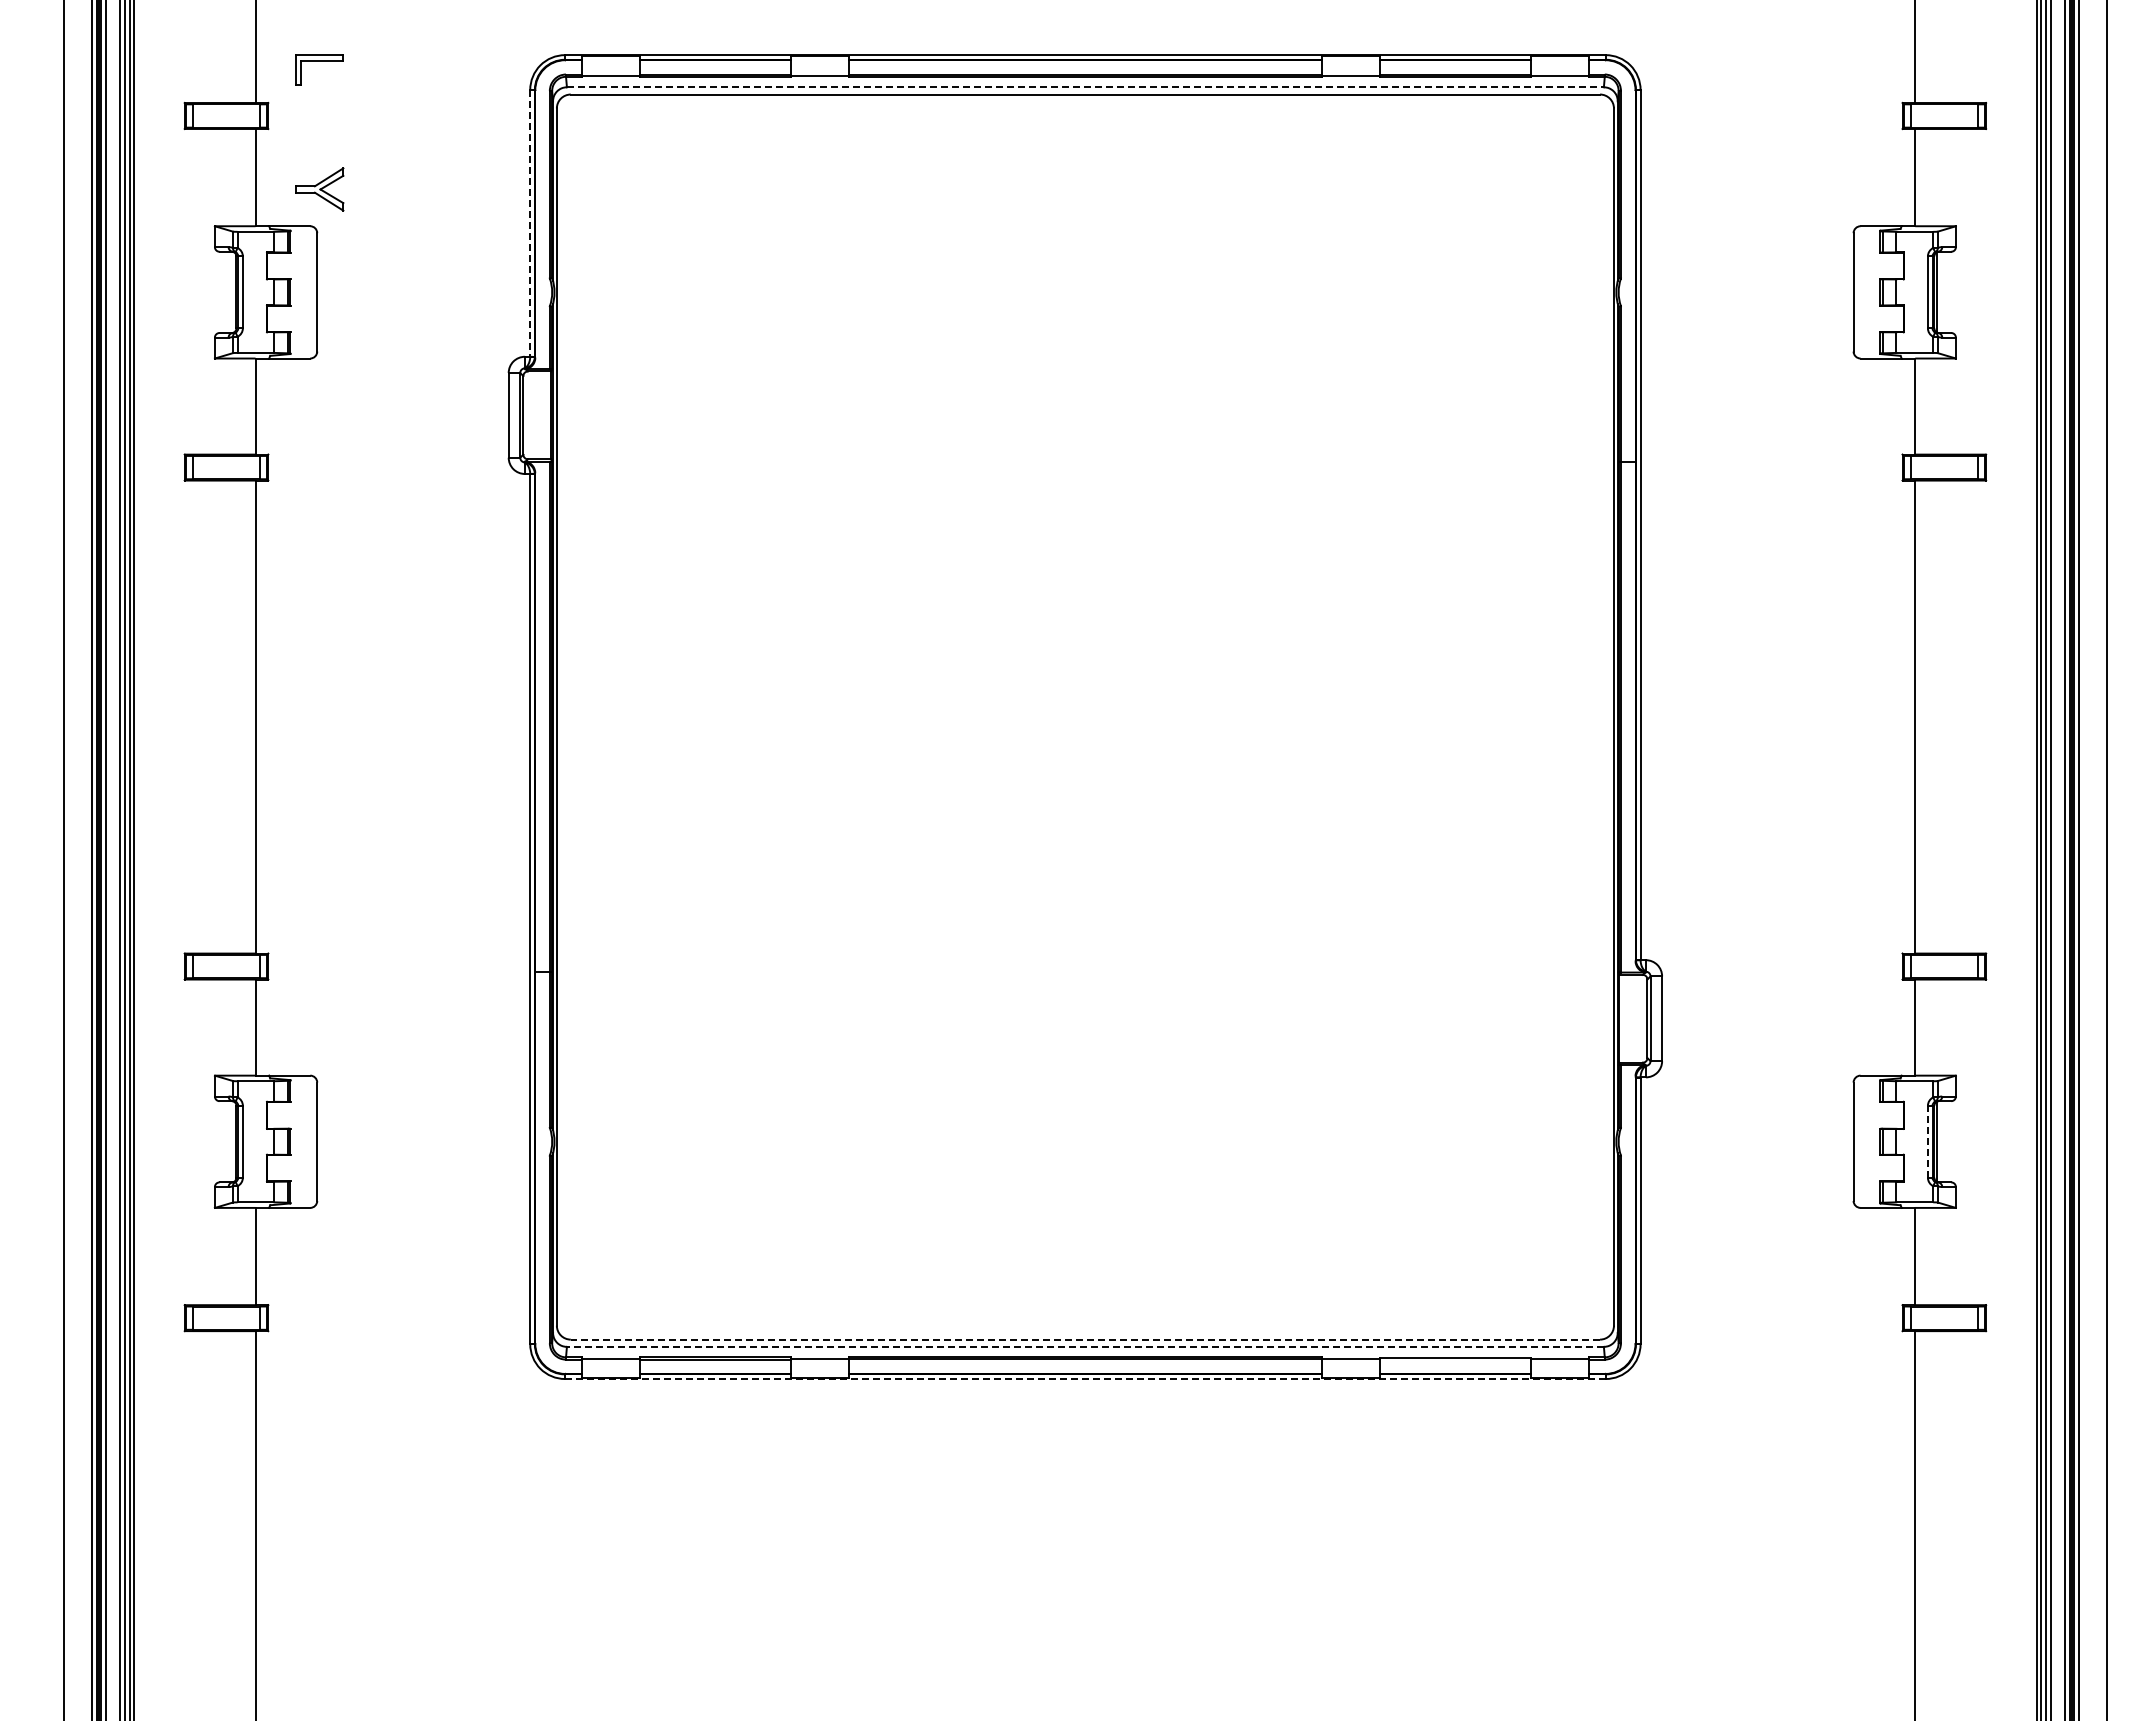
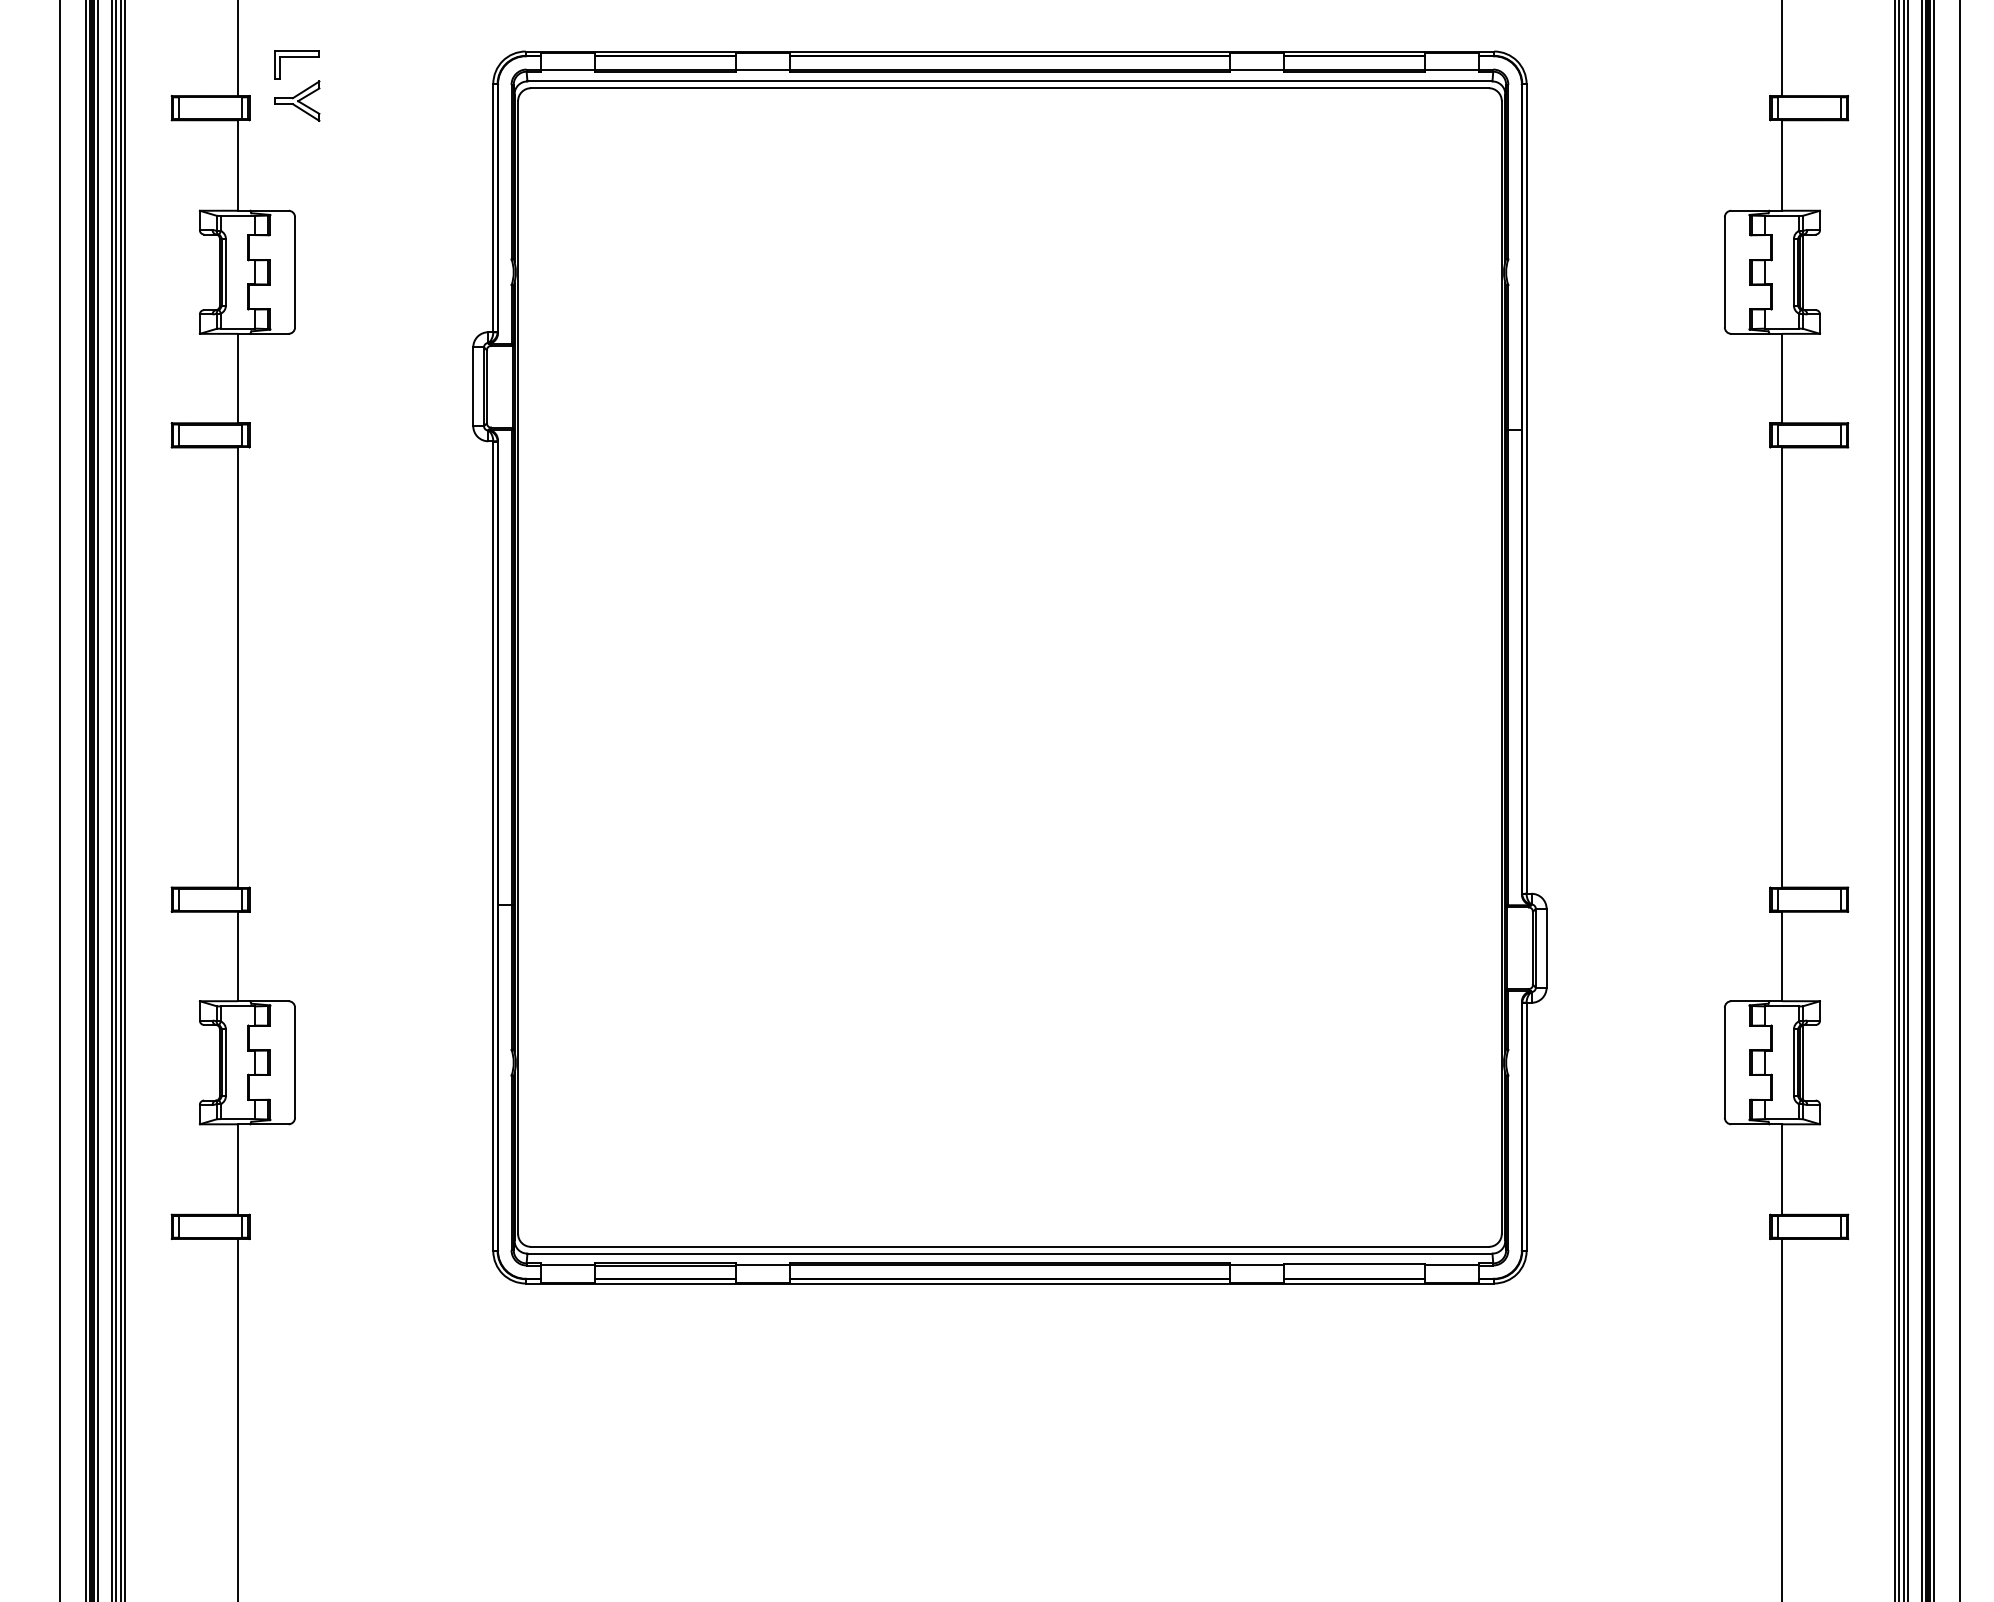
line: (1085, 87) -> (1010, 81), dashed -> solid
part: (319, 189) -> (297, 101), moved
line: (530, 223) -> (493, 208), dashed -> solid
line: (1927, 1141) -> (1793, 1062), dashed -> solid
line: (1085, 1339) -> (1010, 1246), dashed -> solid
line: (1084, 1346) -> (1009, 1253), dashed -> solid
line: (1085, 1379) -> (1010, 1283), dashed -> solid

